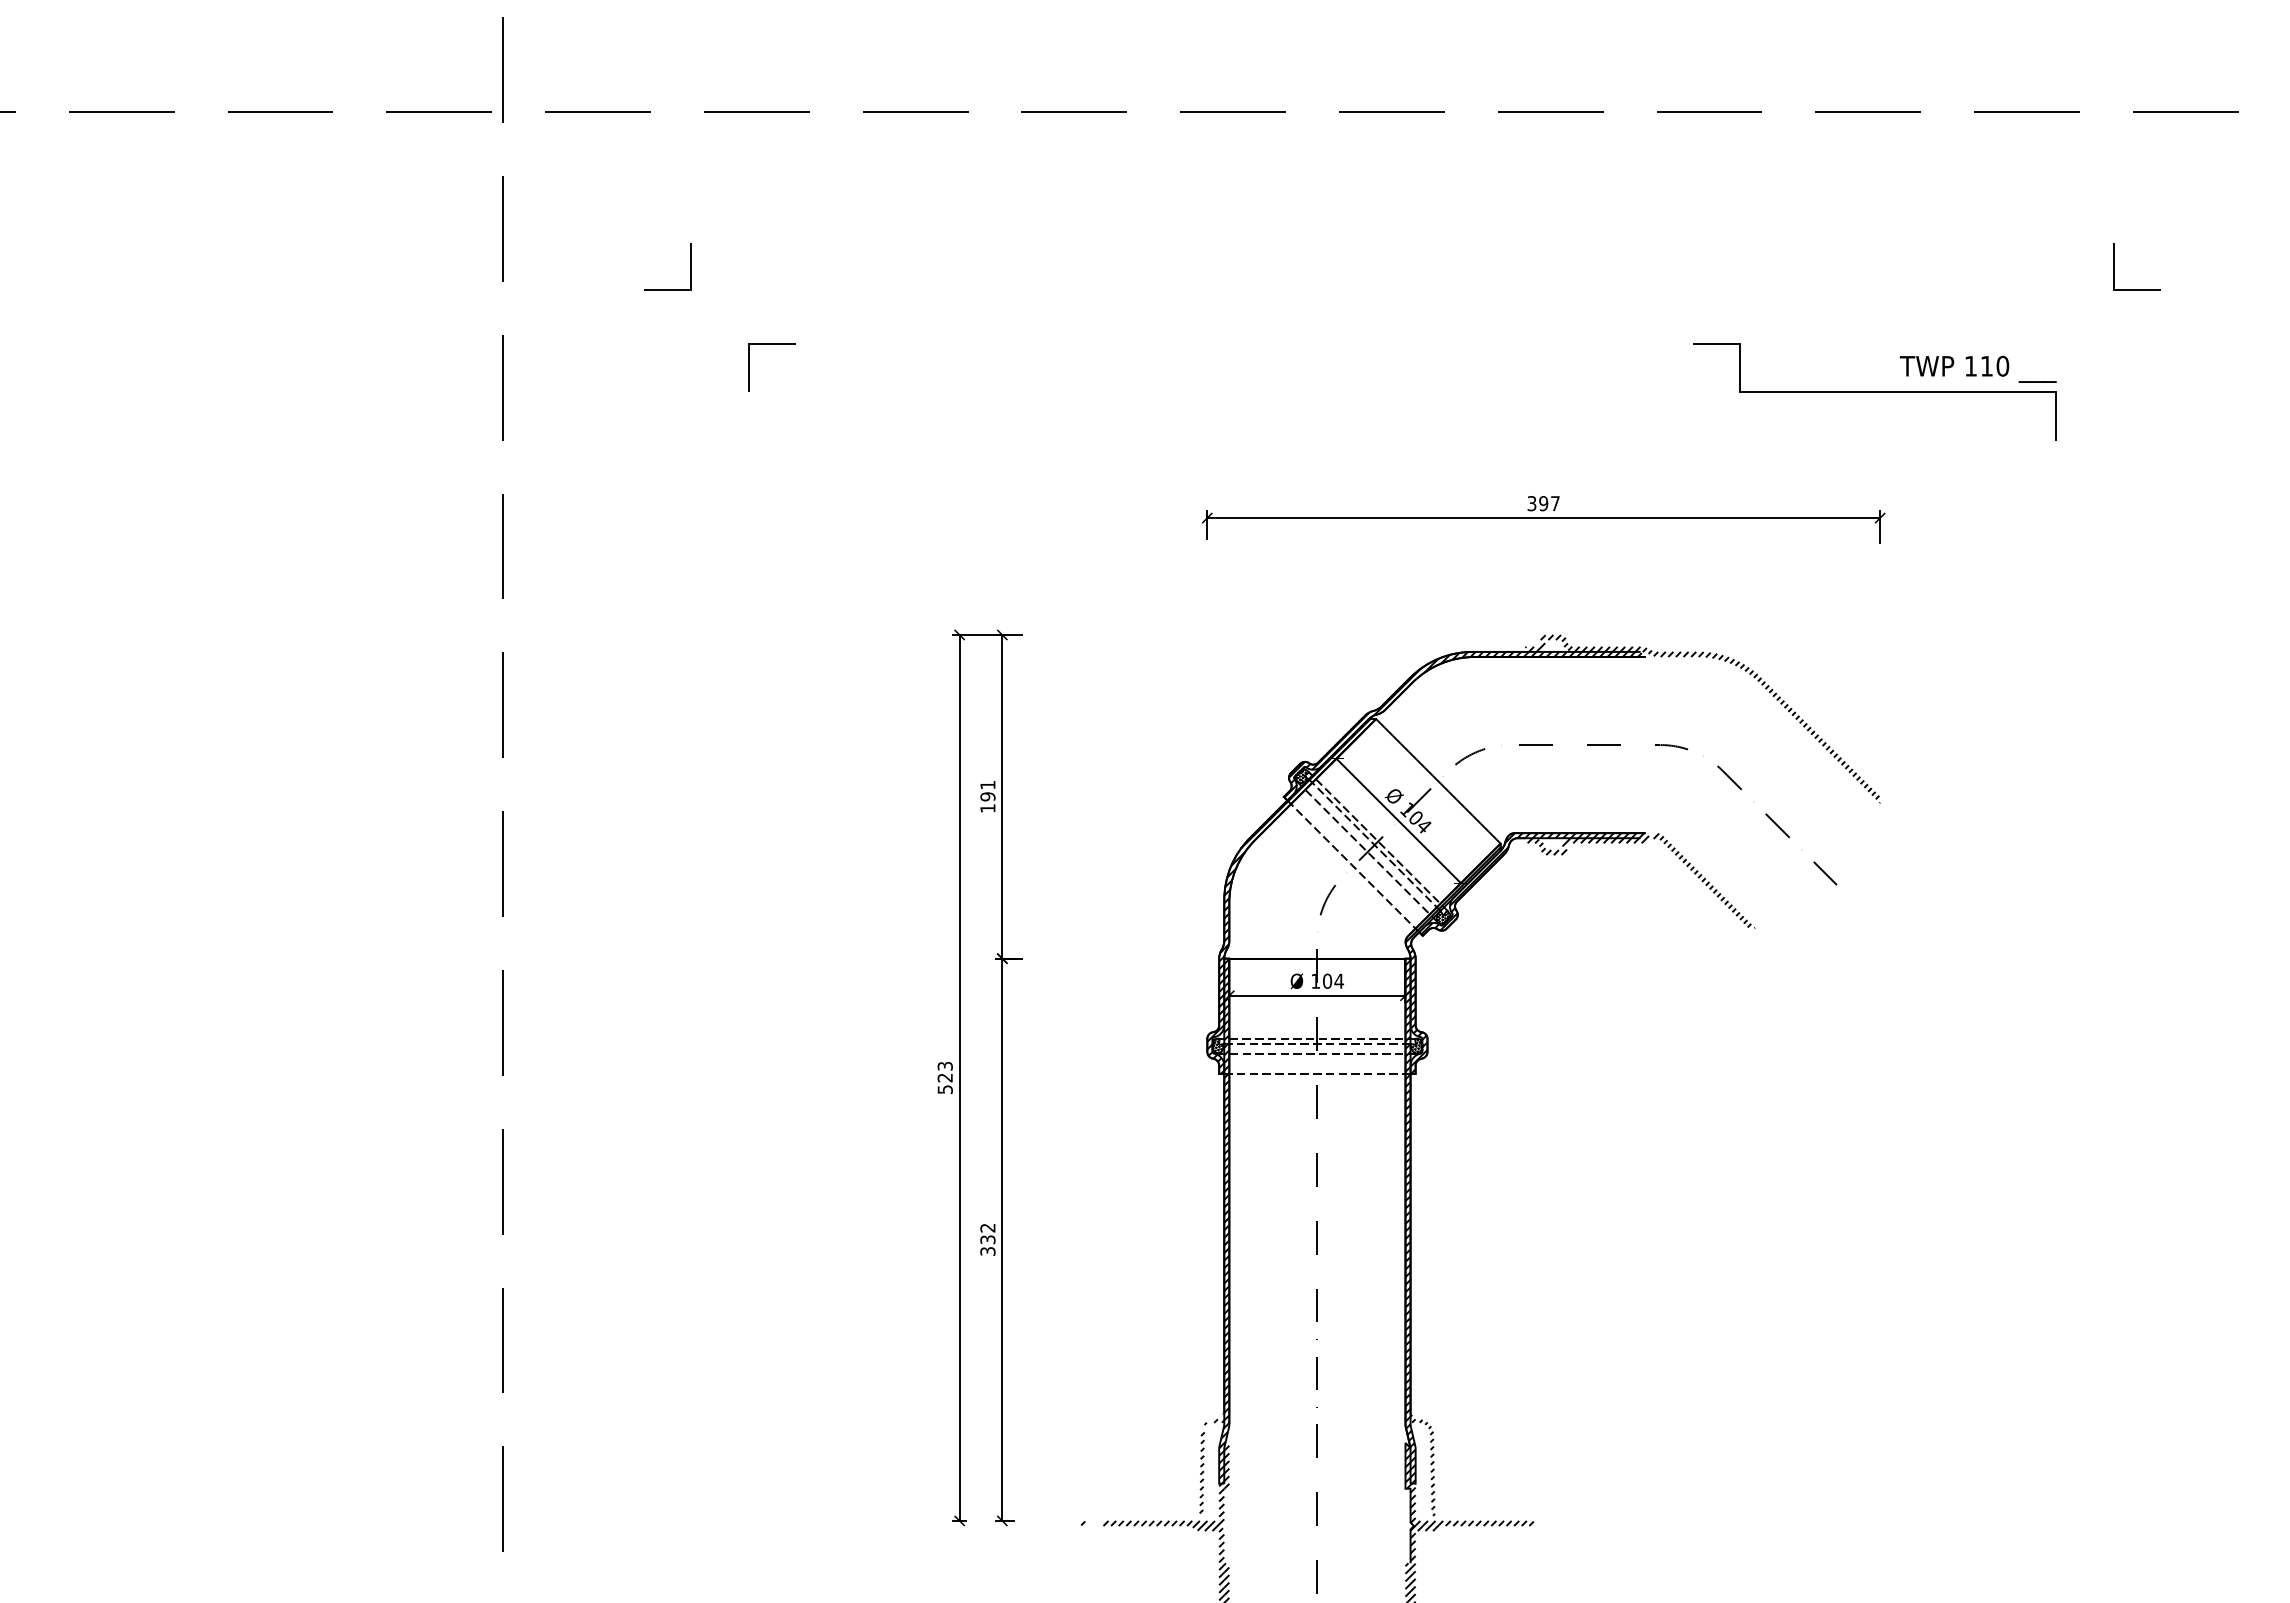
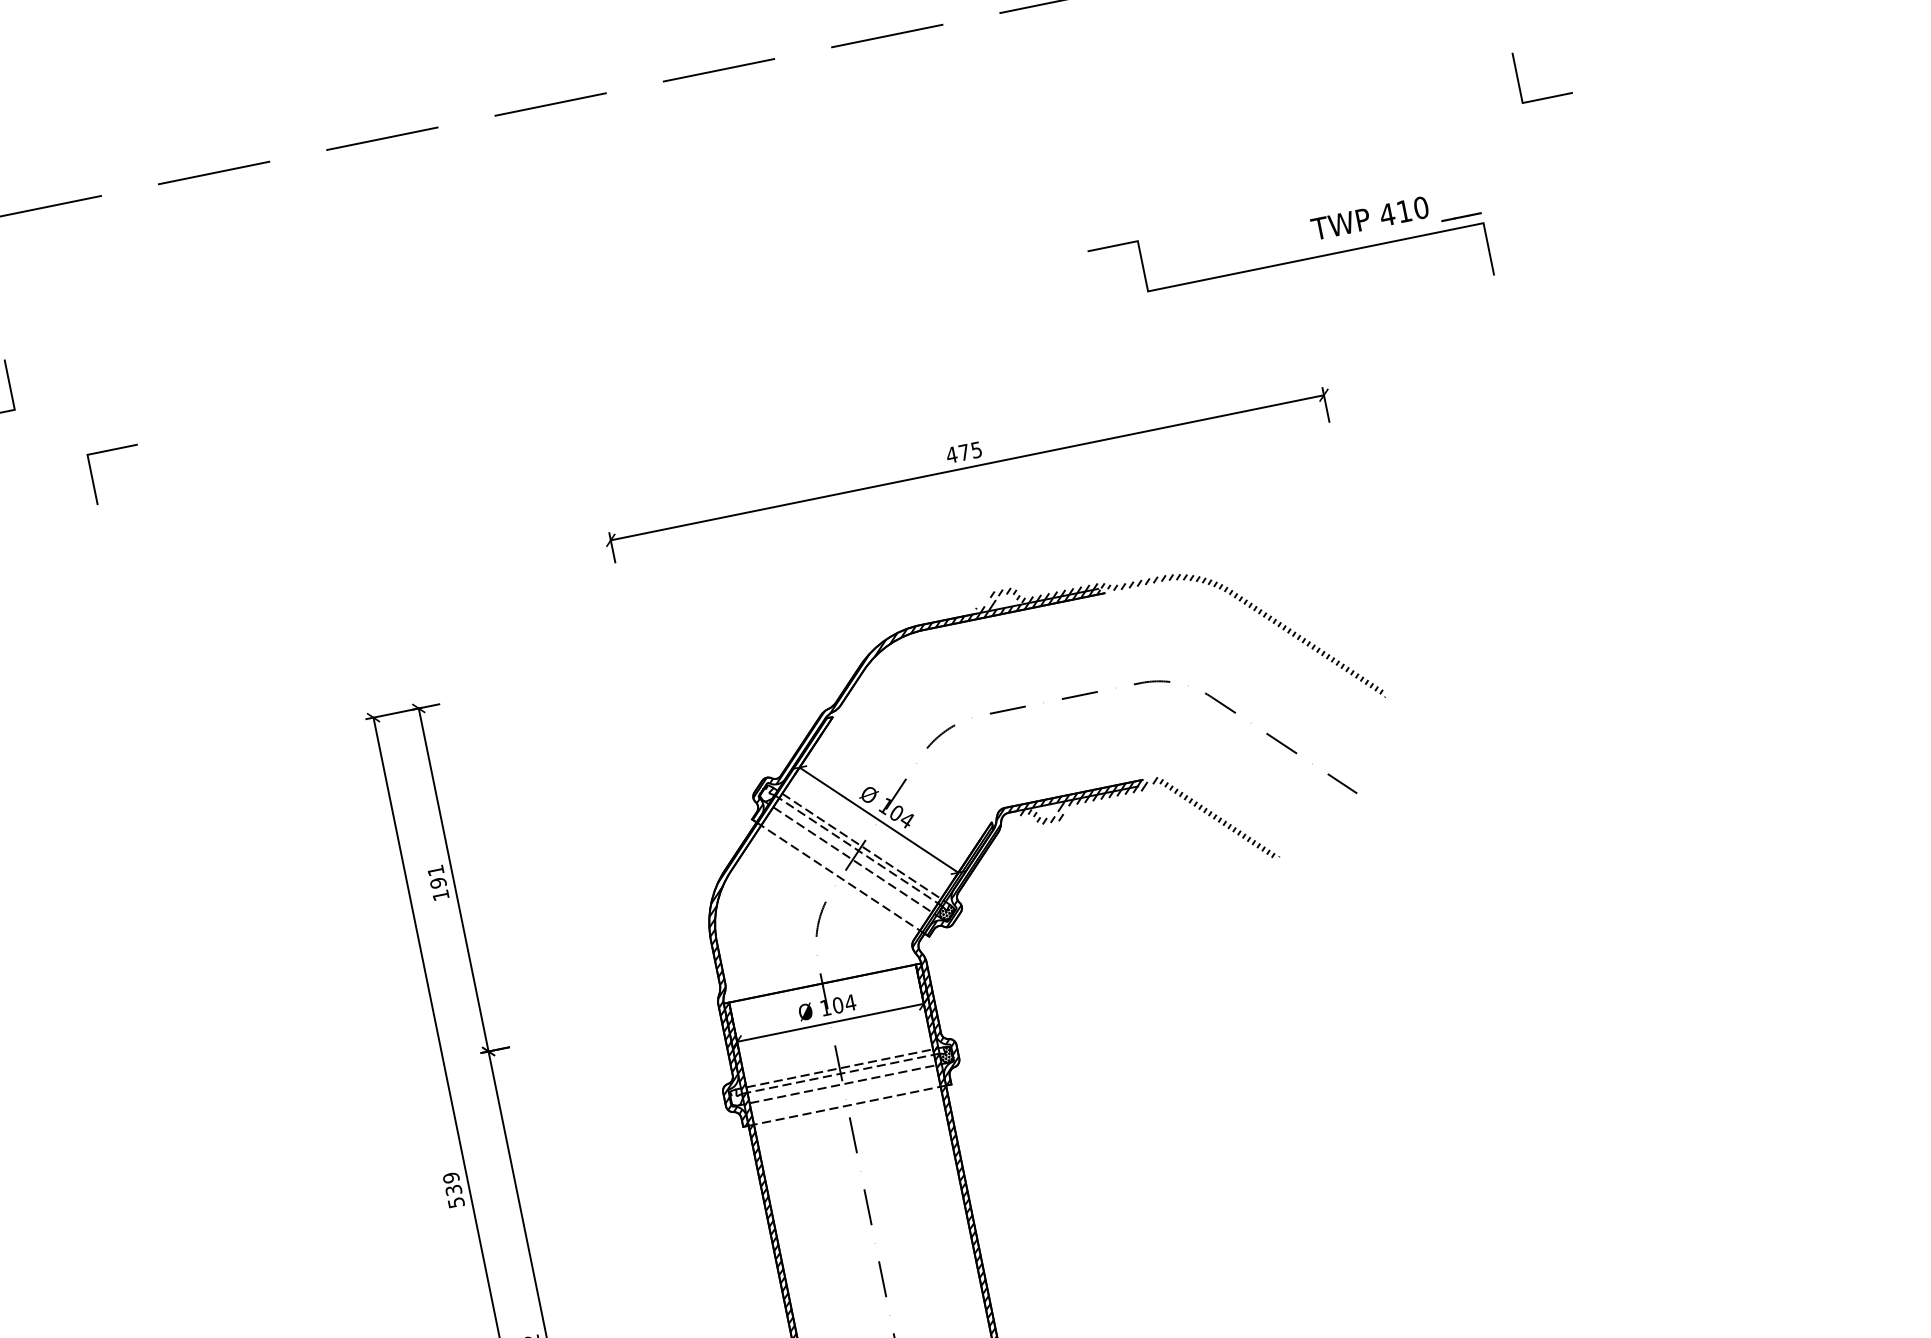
text: (1970, 366) -> (1387, 215), 110 -> 410
text: (1543, 503) -> (963, 452), 397 -> 475
hatch: (1302, 776) -> (767, 793), removed
line: (1438, 781) -> (912, 769), removed
hatch: (1218, 1045) -> (736, 1096), removed
text: (944, 1071) -> (451, 1183), 523 -> 539

